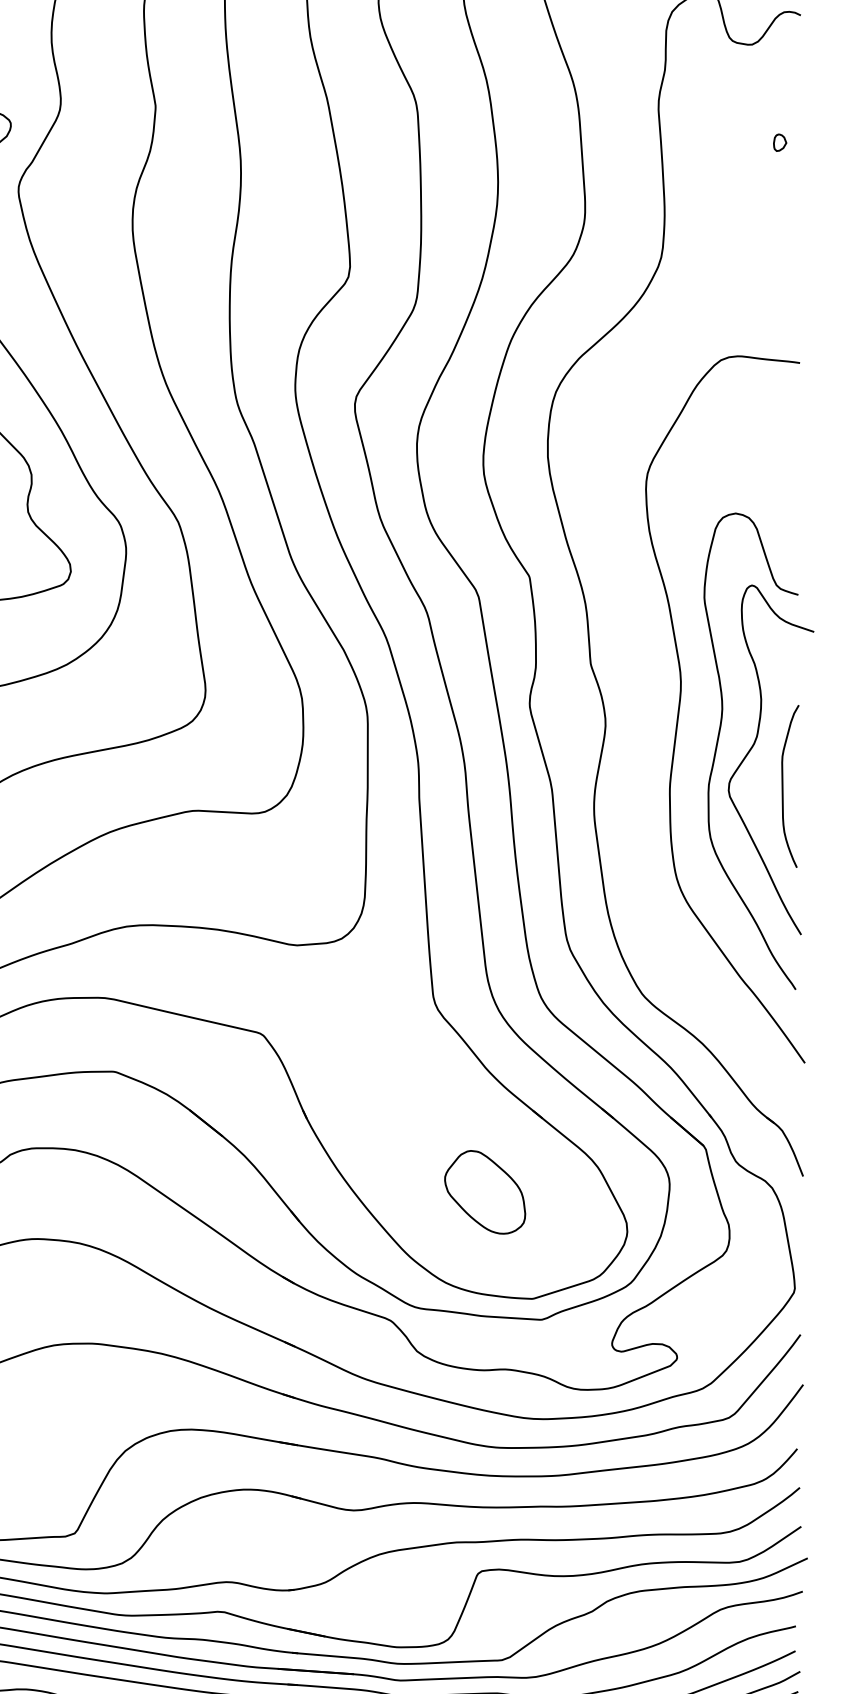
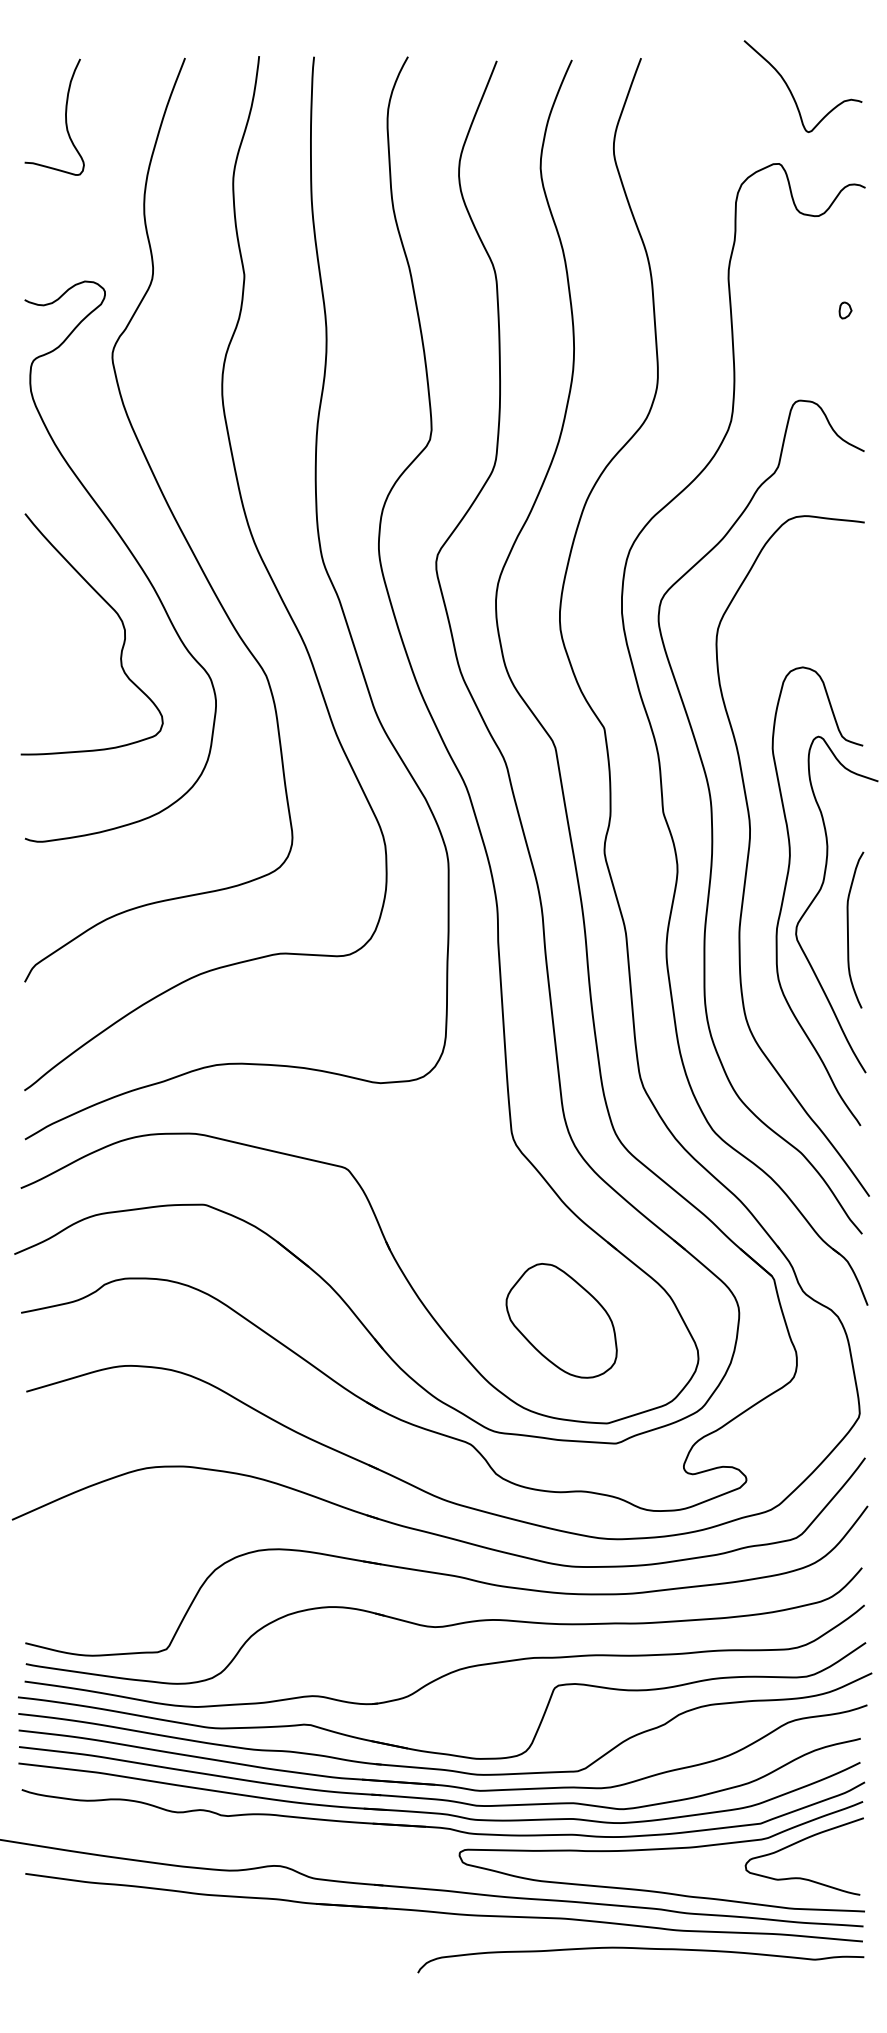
curve: (641, 668) -> (712, 816), added
part: (485, 1191) -> (561, 1320), size x1.43

